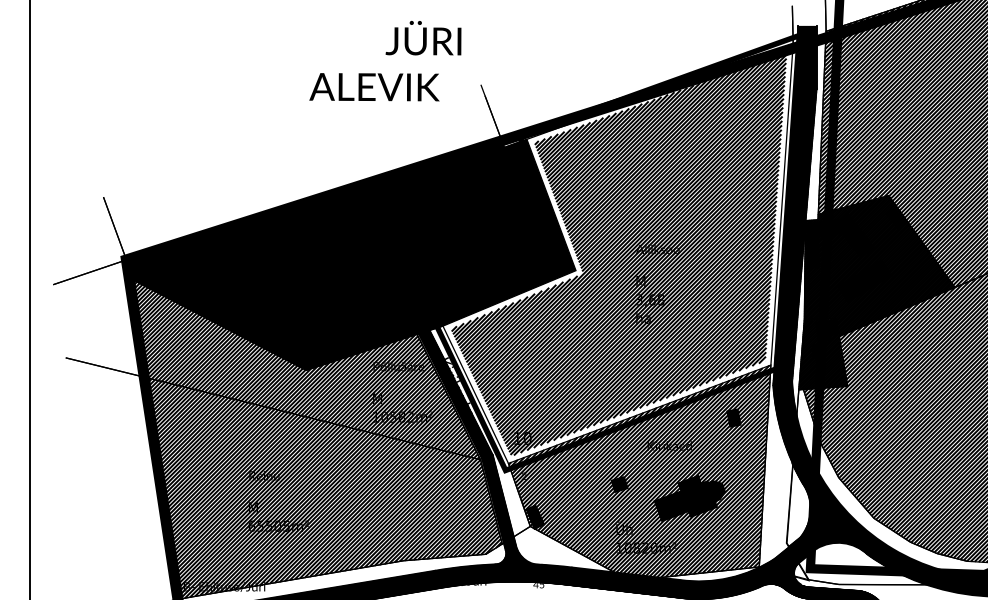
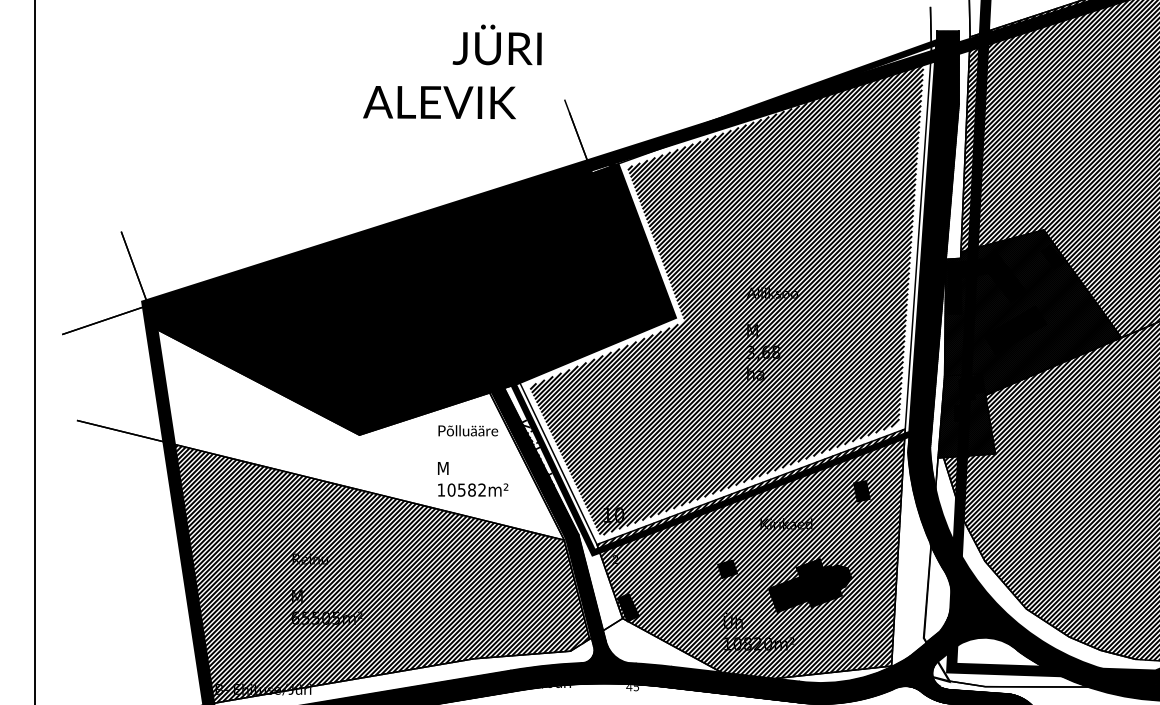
hatch: (302, 360) -> (355, 423), removed

